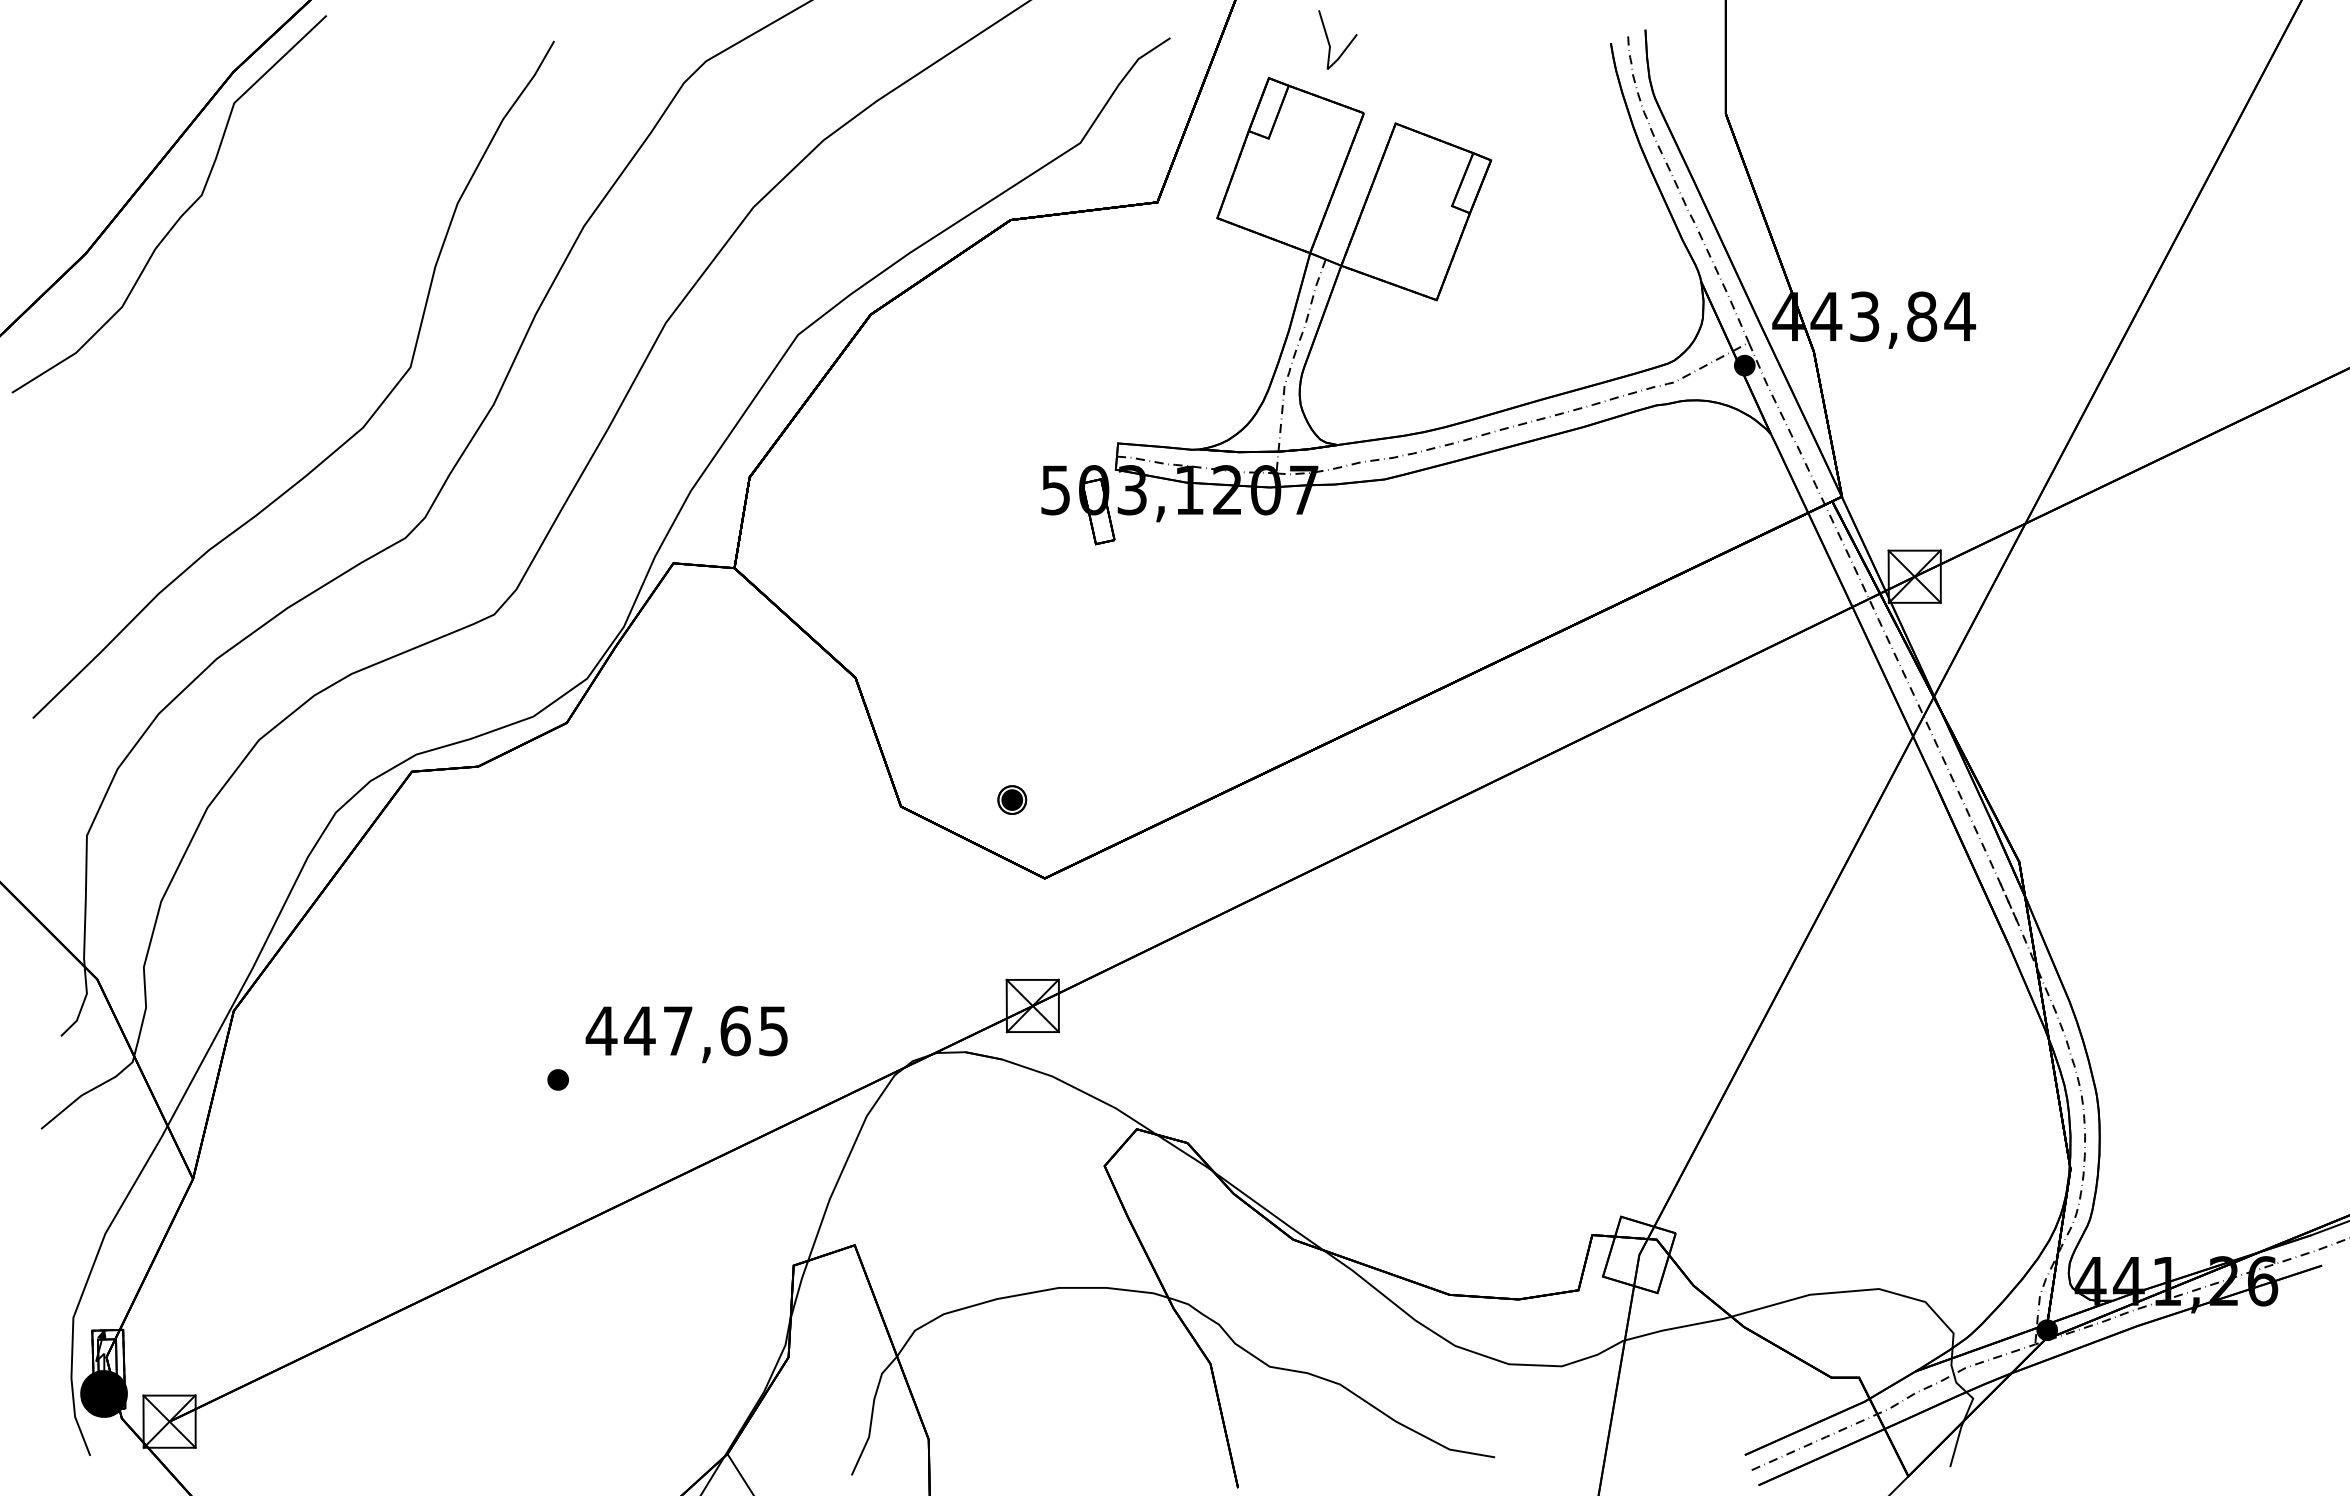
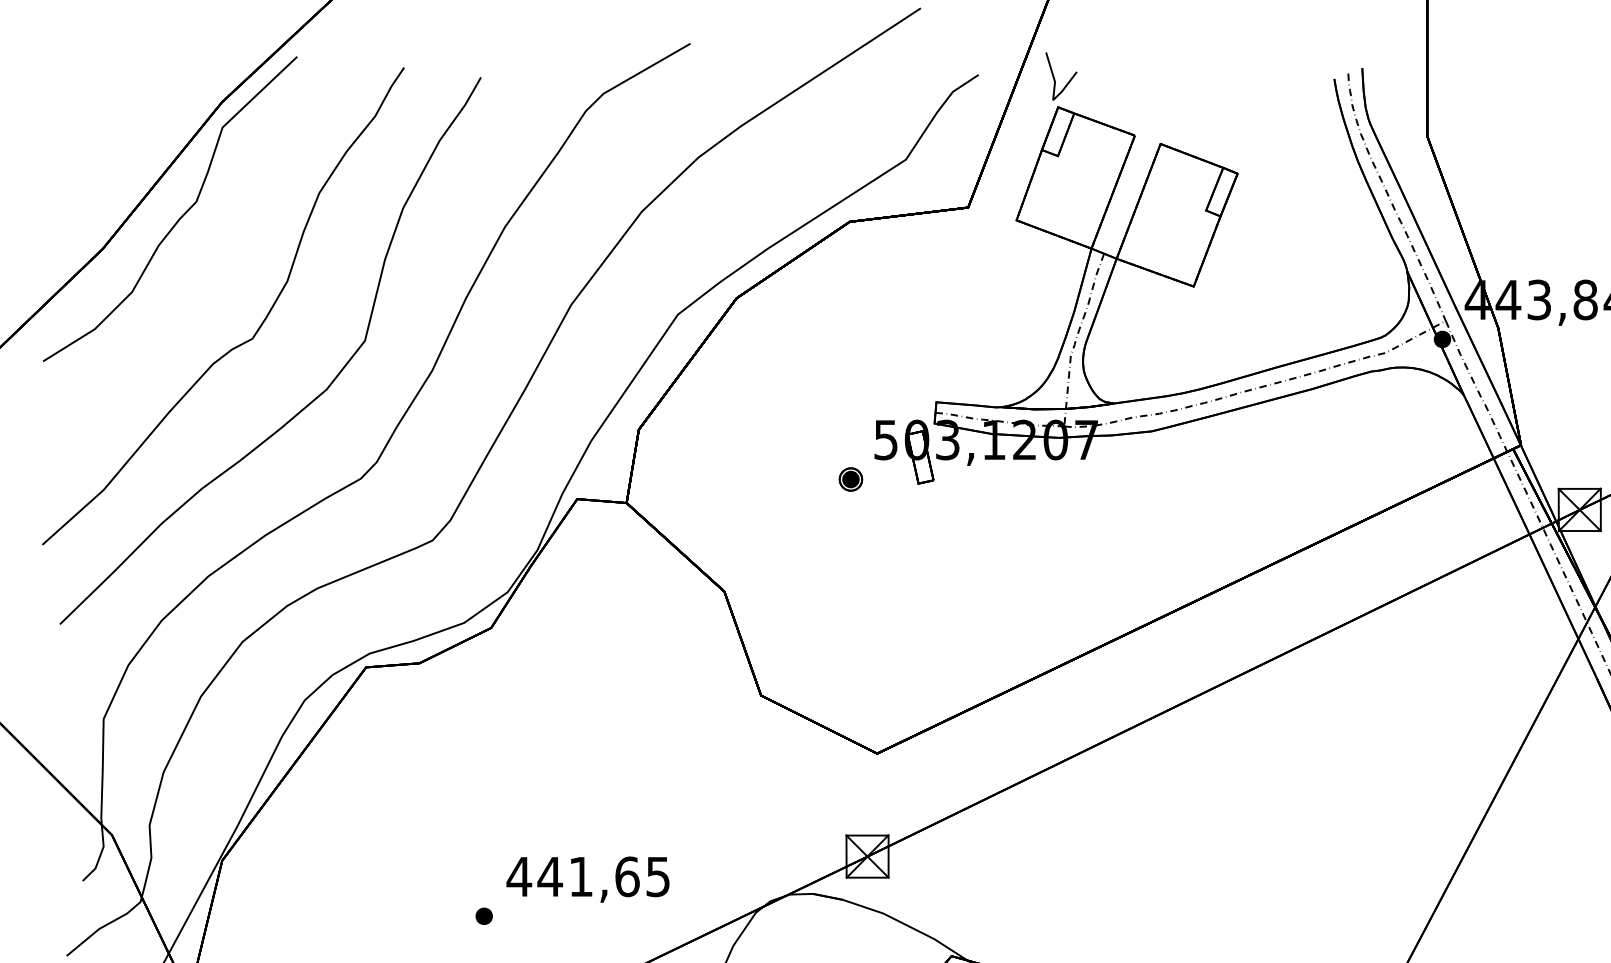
line: (1329, 41) -> (1054, 77), moved
curve: (259, 369) -> (243, 342), added
part: (1012, 799) -> (851, 479), moved
text: (678, 1030) -> (581, 876), 447,65 -> 441,65

